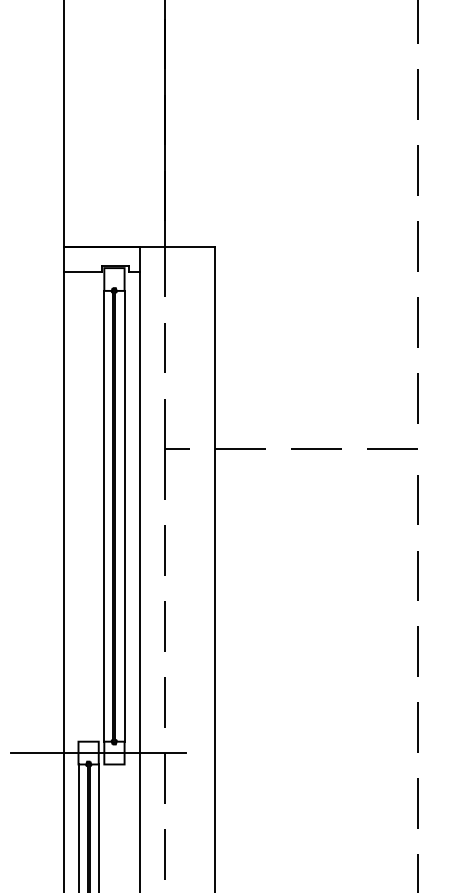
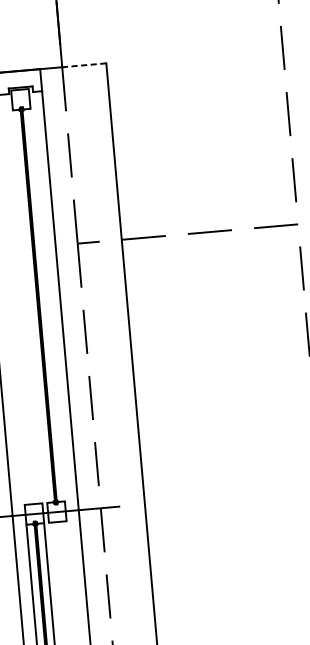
line: (189, 246) -> (83, 65), solid -> dashed
line: (104, 515) -> (30, 305), removed
line: (124, 515) -> (47, 304), removed

